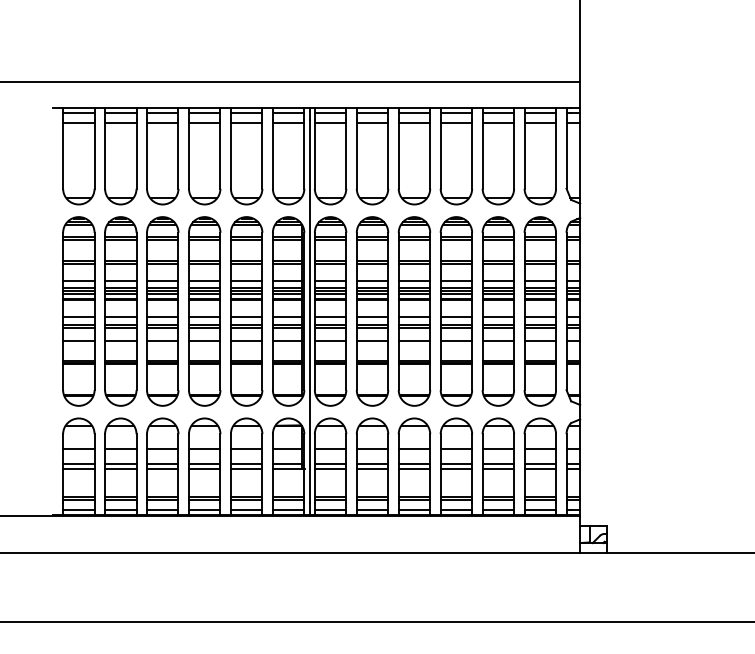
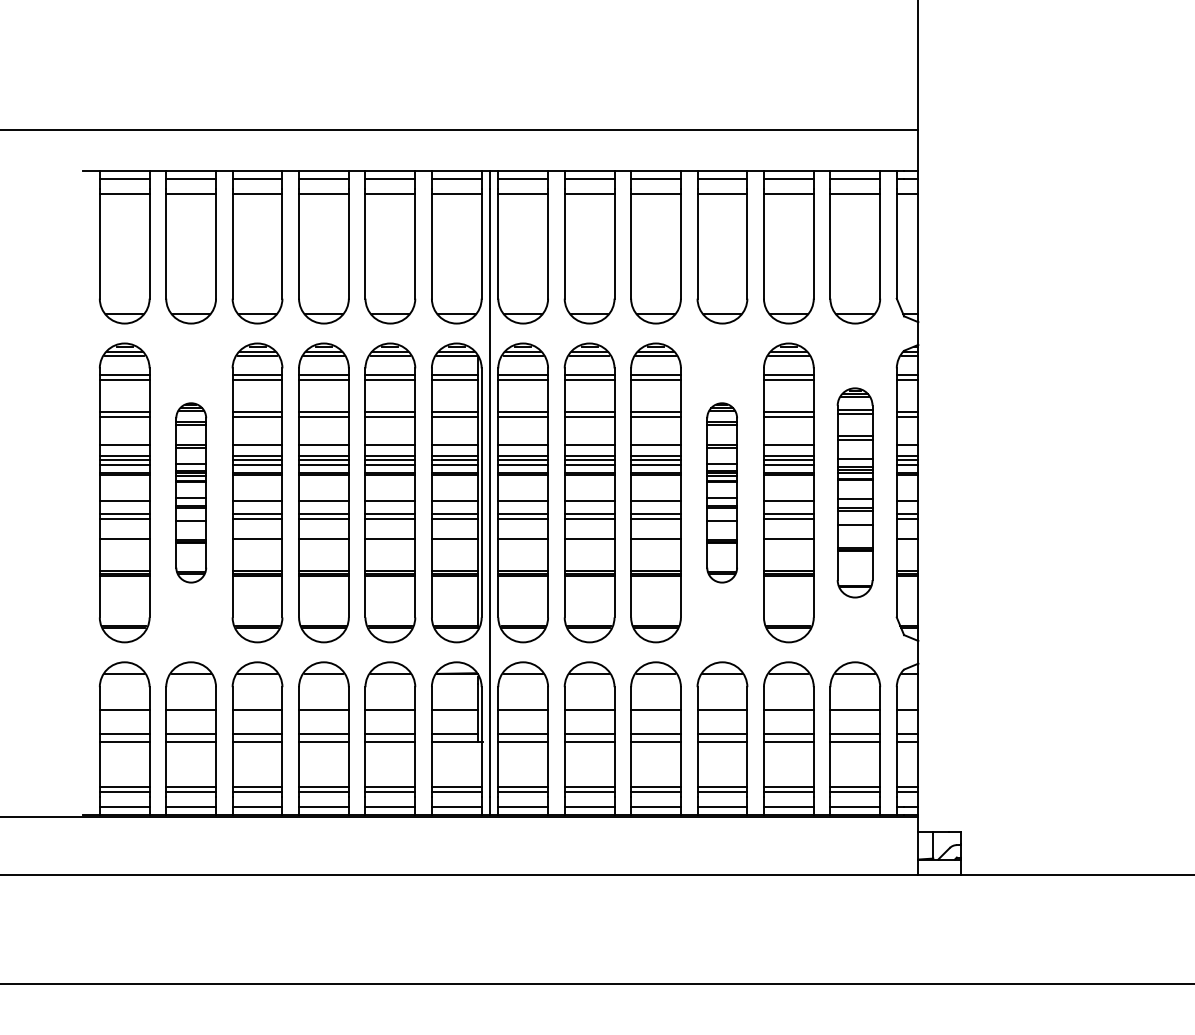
part: (120, 311) -> (190, 492), size x0.6
part: (455, 311) -> (720, 492), size x0.6
part: (539, 311) -> (853, 492), size x0.7

